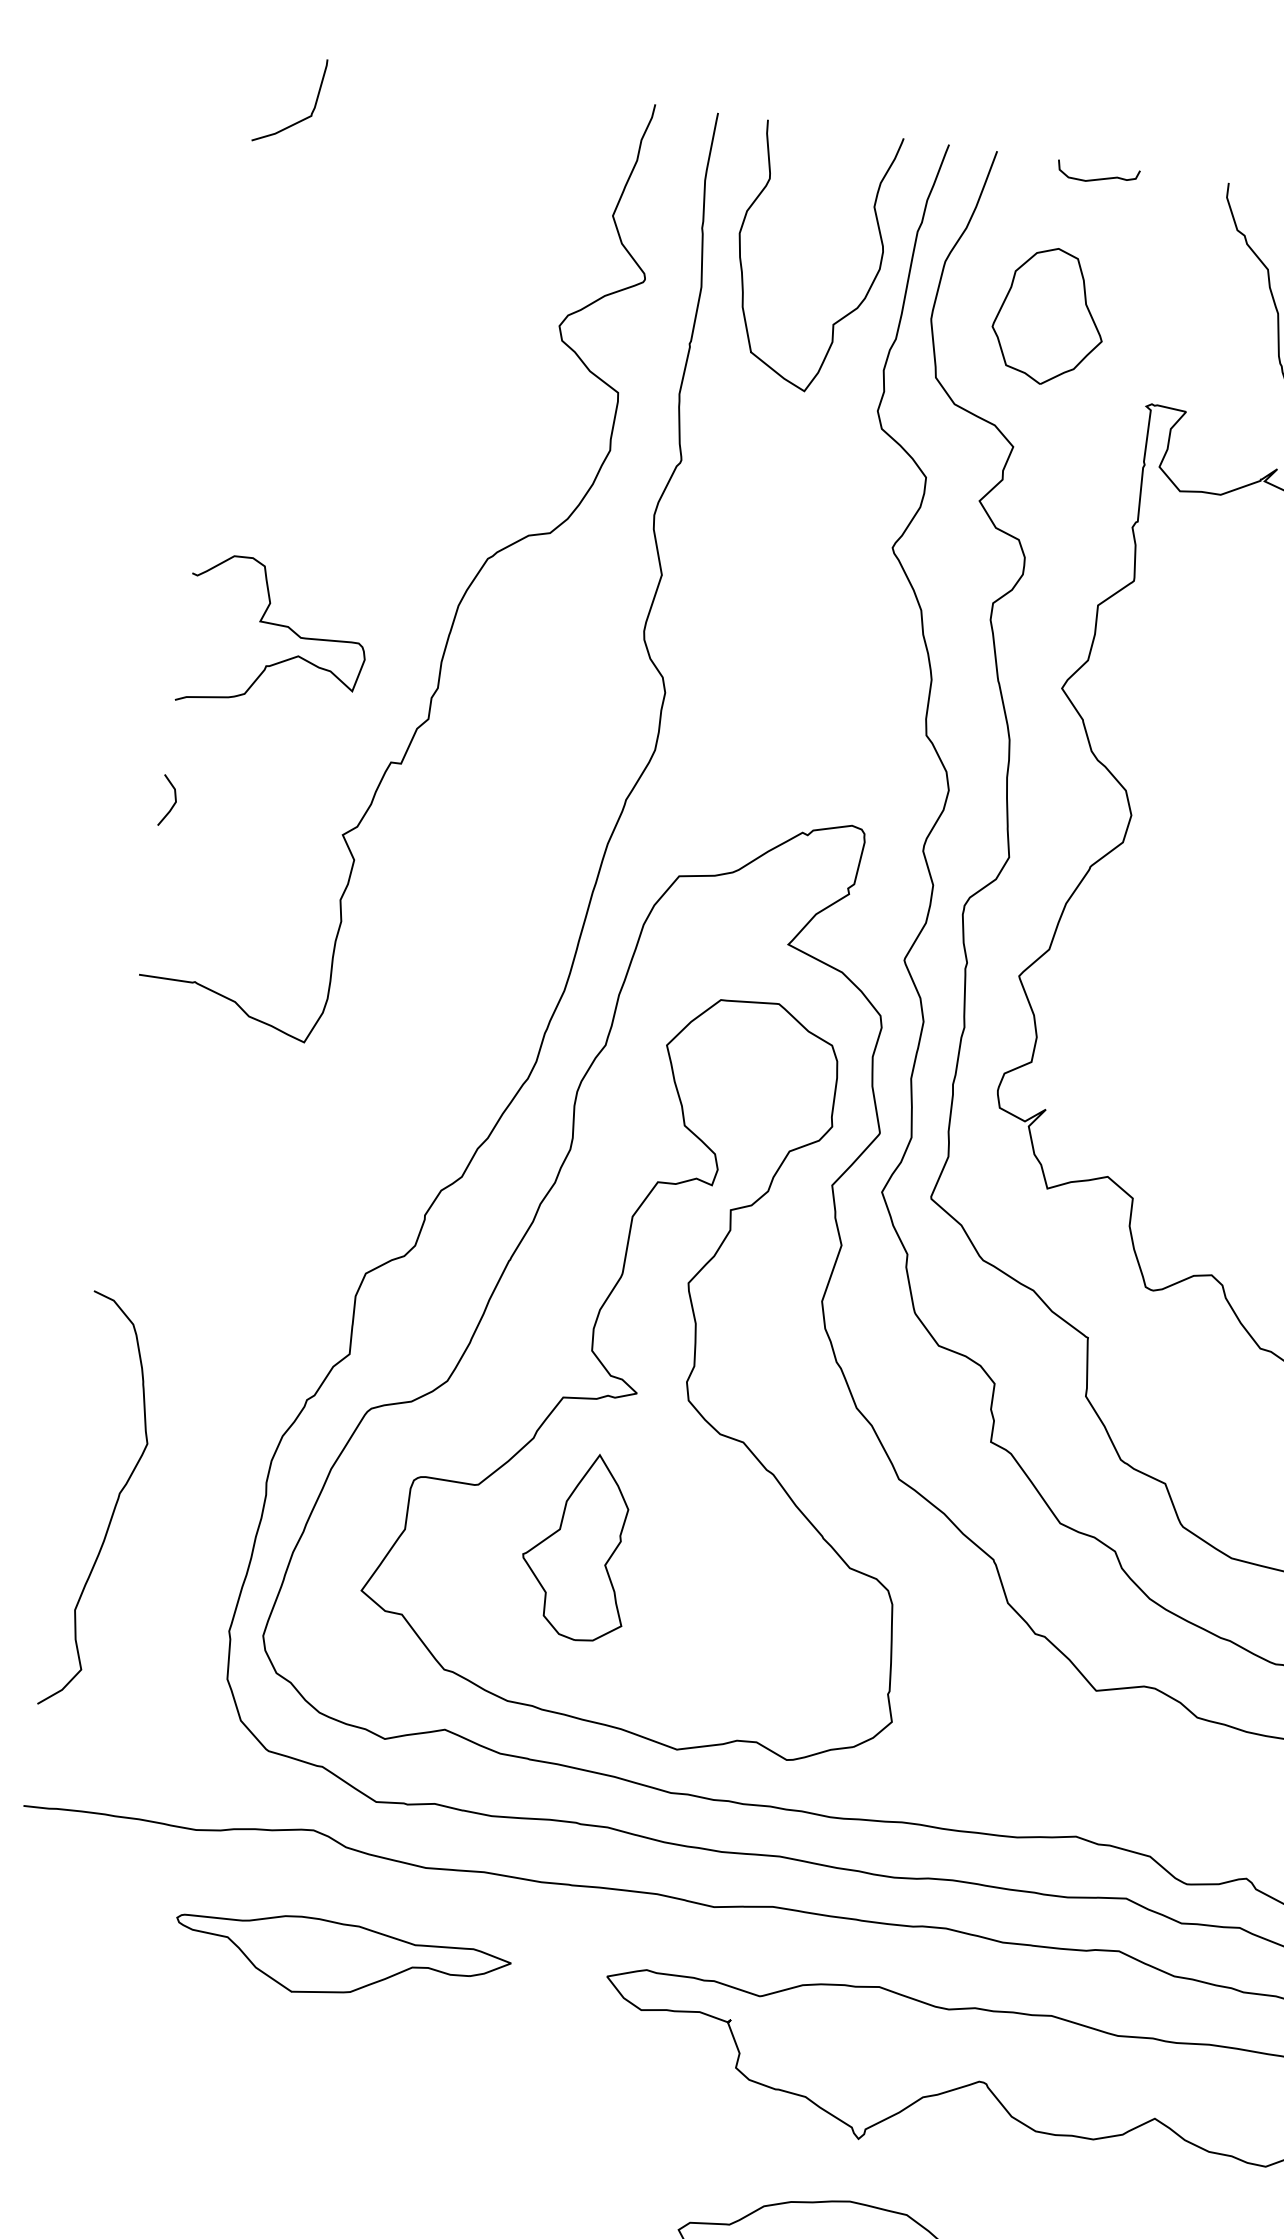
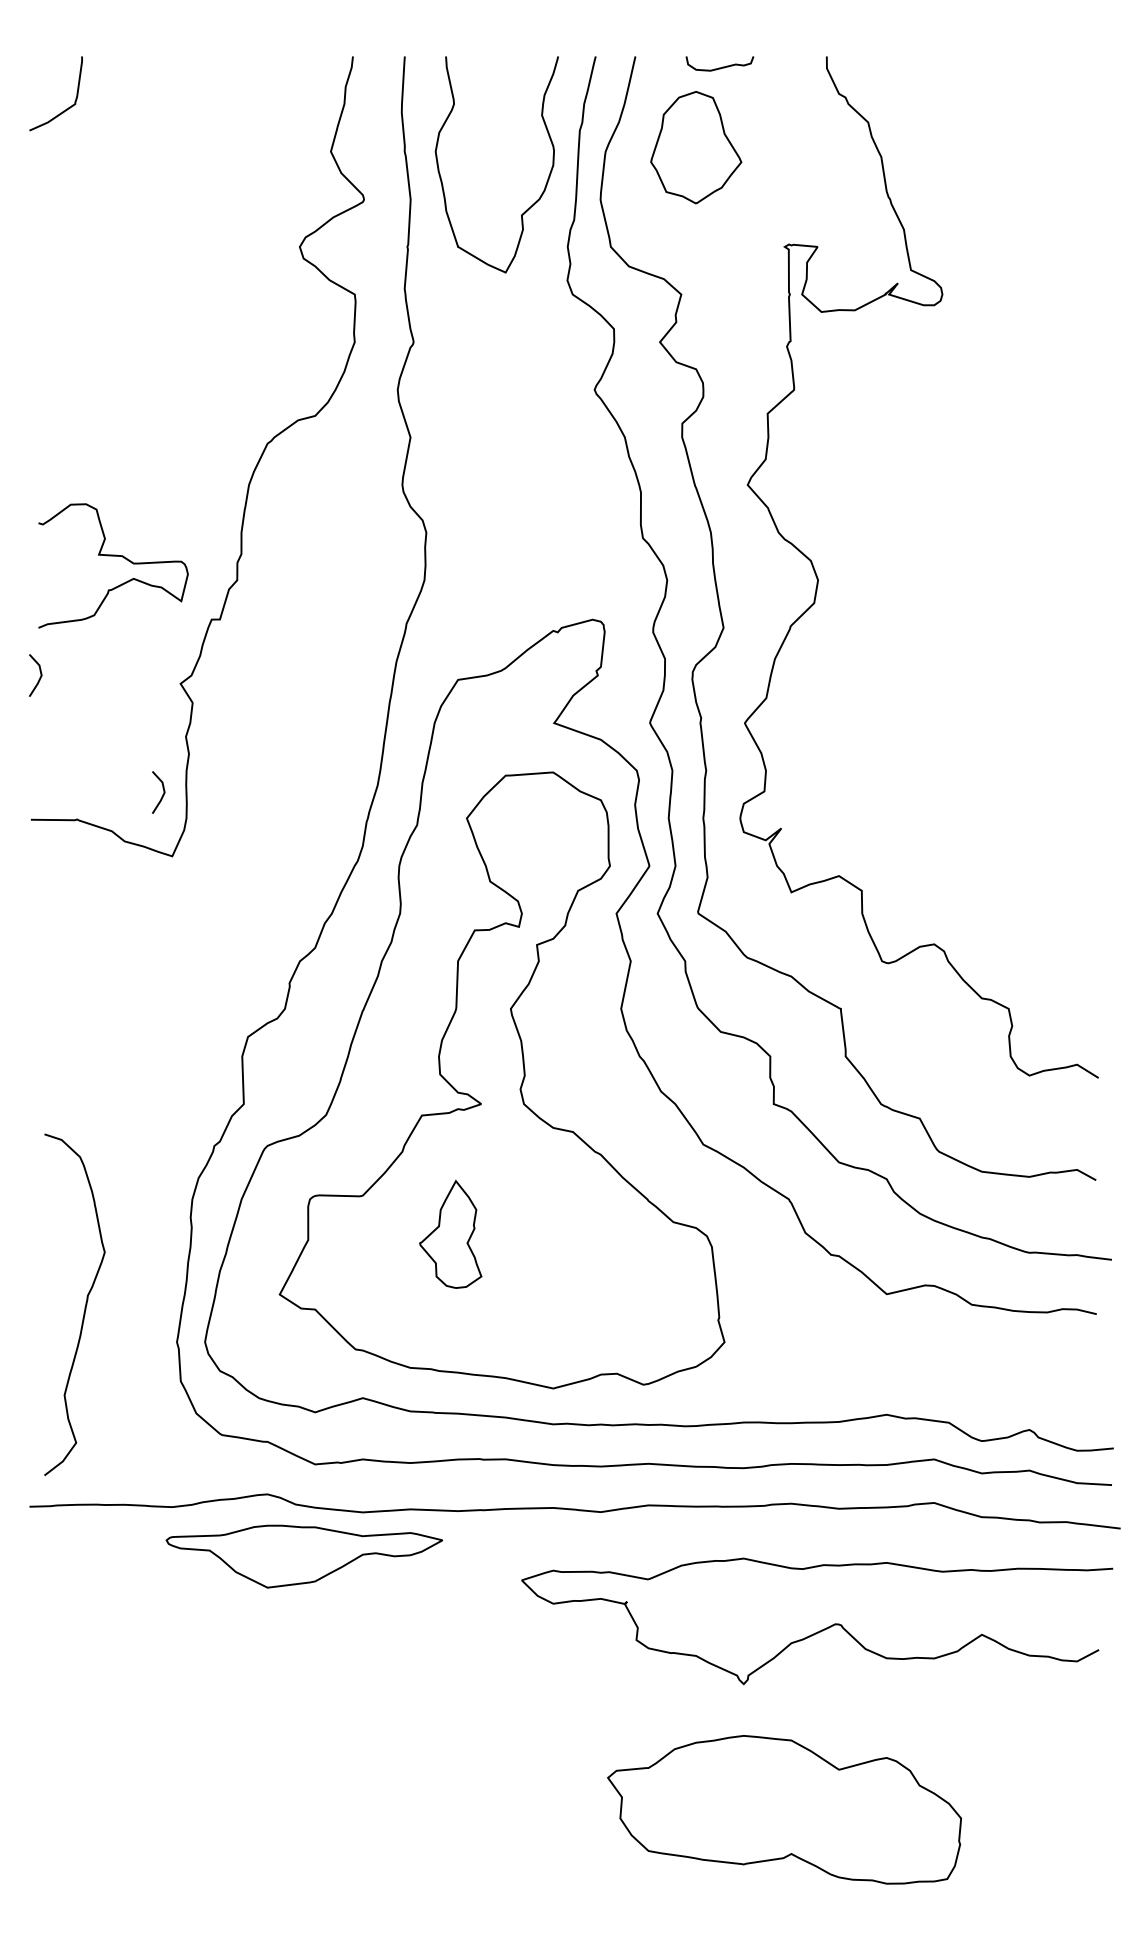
part: (1049, 316) -> (696, 147), moved
curve: (277, 625) -> (113, 556), moved
line: (302, 965) -> (162, 794), added
curve: (113, 1507) -> (84, 1307), moved
part: (578, 1546) -> (450, 1234), size x0.7
part: (340, 1959) -> (303, 1556), moved

